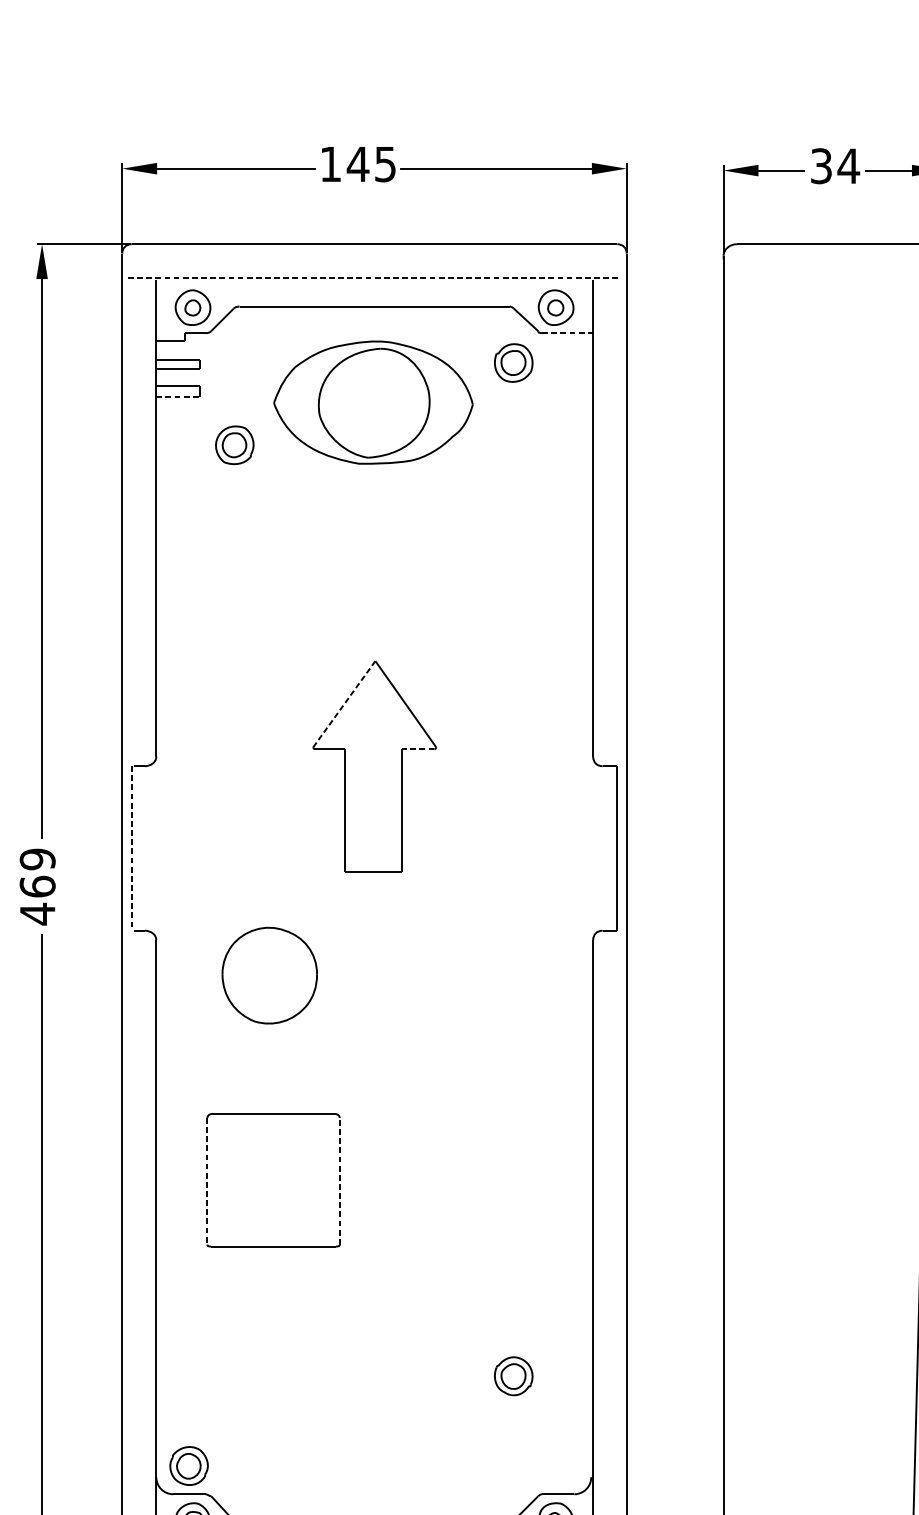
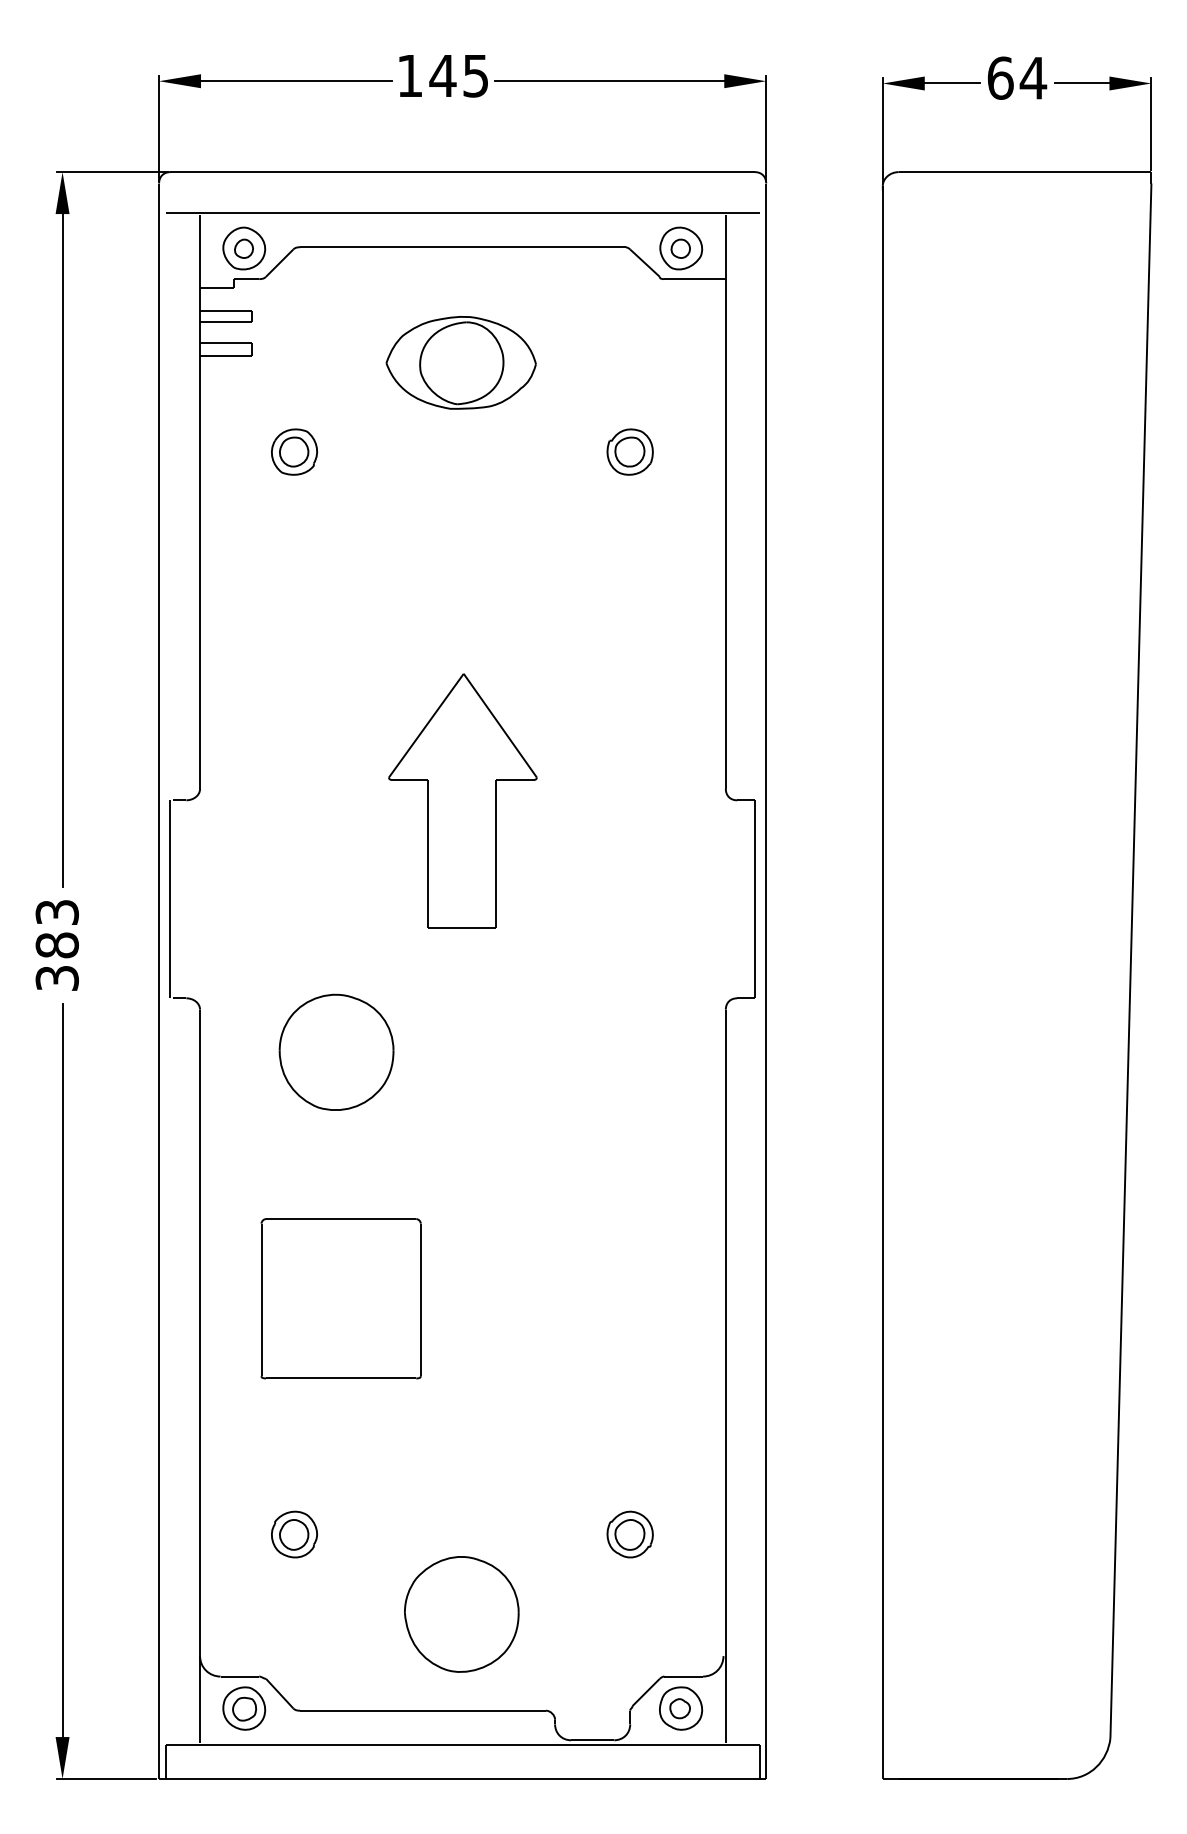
text: (821, 165) -> (1000, 77), 34 -> 64
line: (375, 278) -> (463, 213), dashed -> solid
line: (567, 333) -> (695, 279), dashed -> solid
part: (513, 362) -> (629, 451), moved
line: (178, 397) -> (226, 356), dashed -> solid
part: (372, 402) -> (460, 362), size x0.62
part: (234, 444) -> (294, 451), moved
line: (344, 704) -> (426, 725), dashed -> solid
line: (417, 748) -> (514, 779), dashed -> solid
line: (131, 848) -> (170, 899), dashed -> solid
text: (37, 886) -> (56, 945), 469 -> 383
line: (339, 1180) -> (420, 1299), dashed -> solid
line: (207, 1181) -> (261, 1300), dashed -> solid
part: (373, 1442) -> (461, 1614), added
part: (189, 1465) -> (294, 1534), moved

